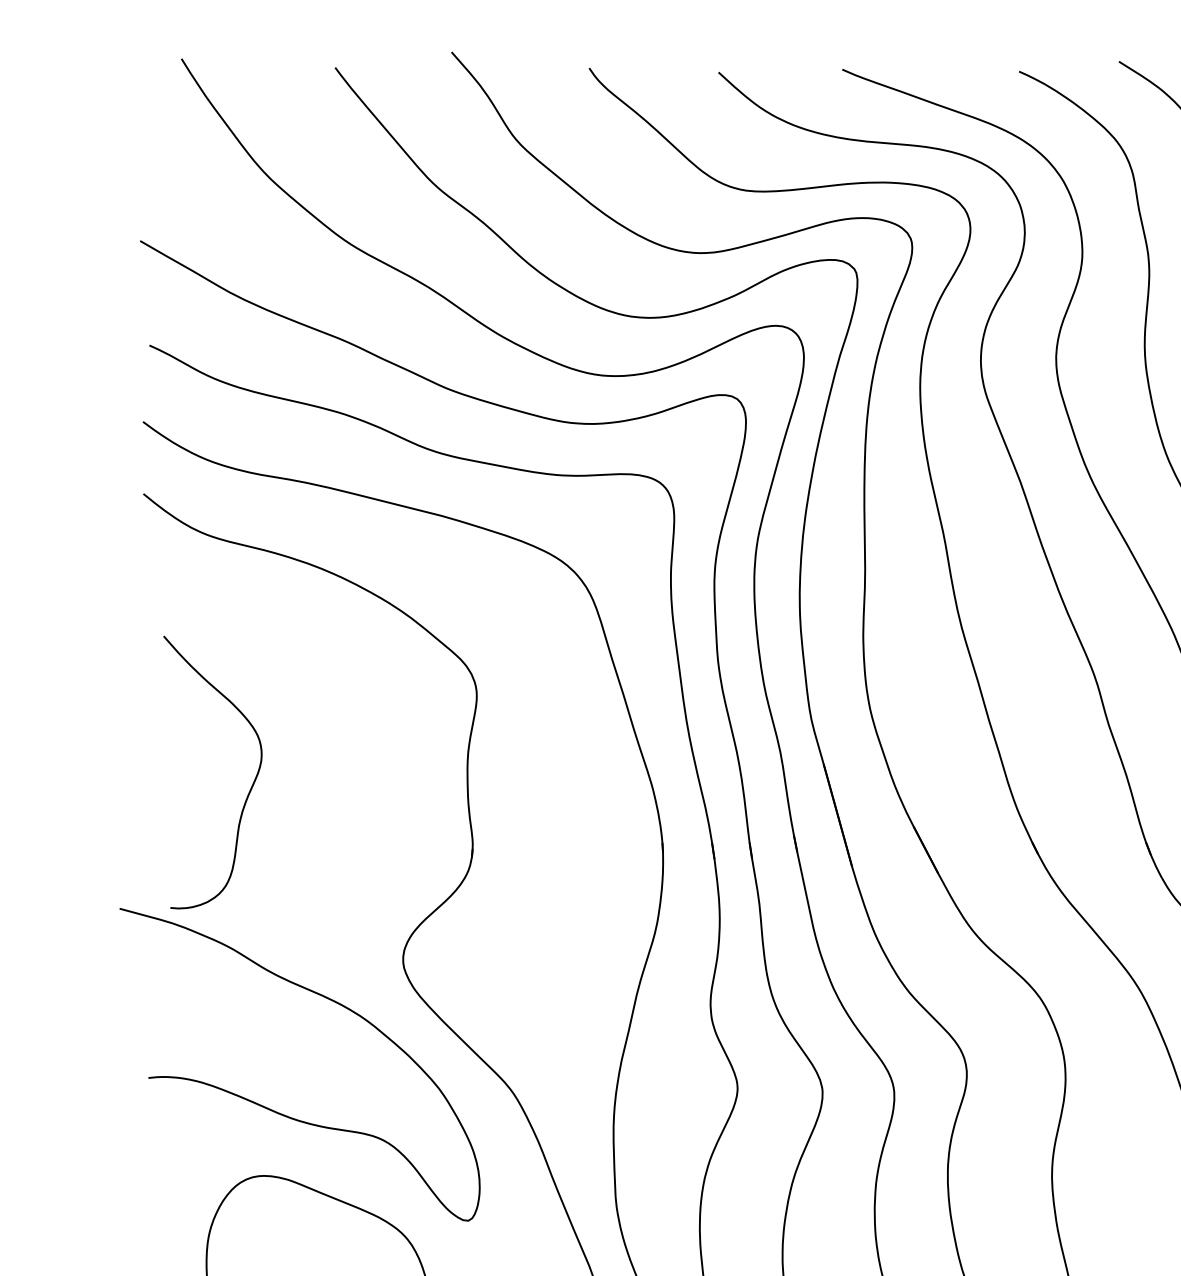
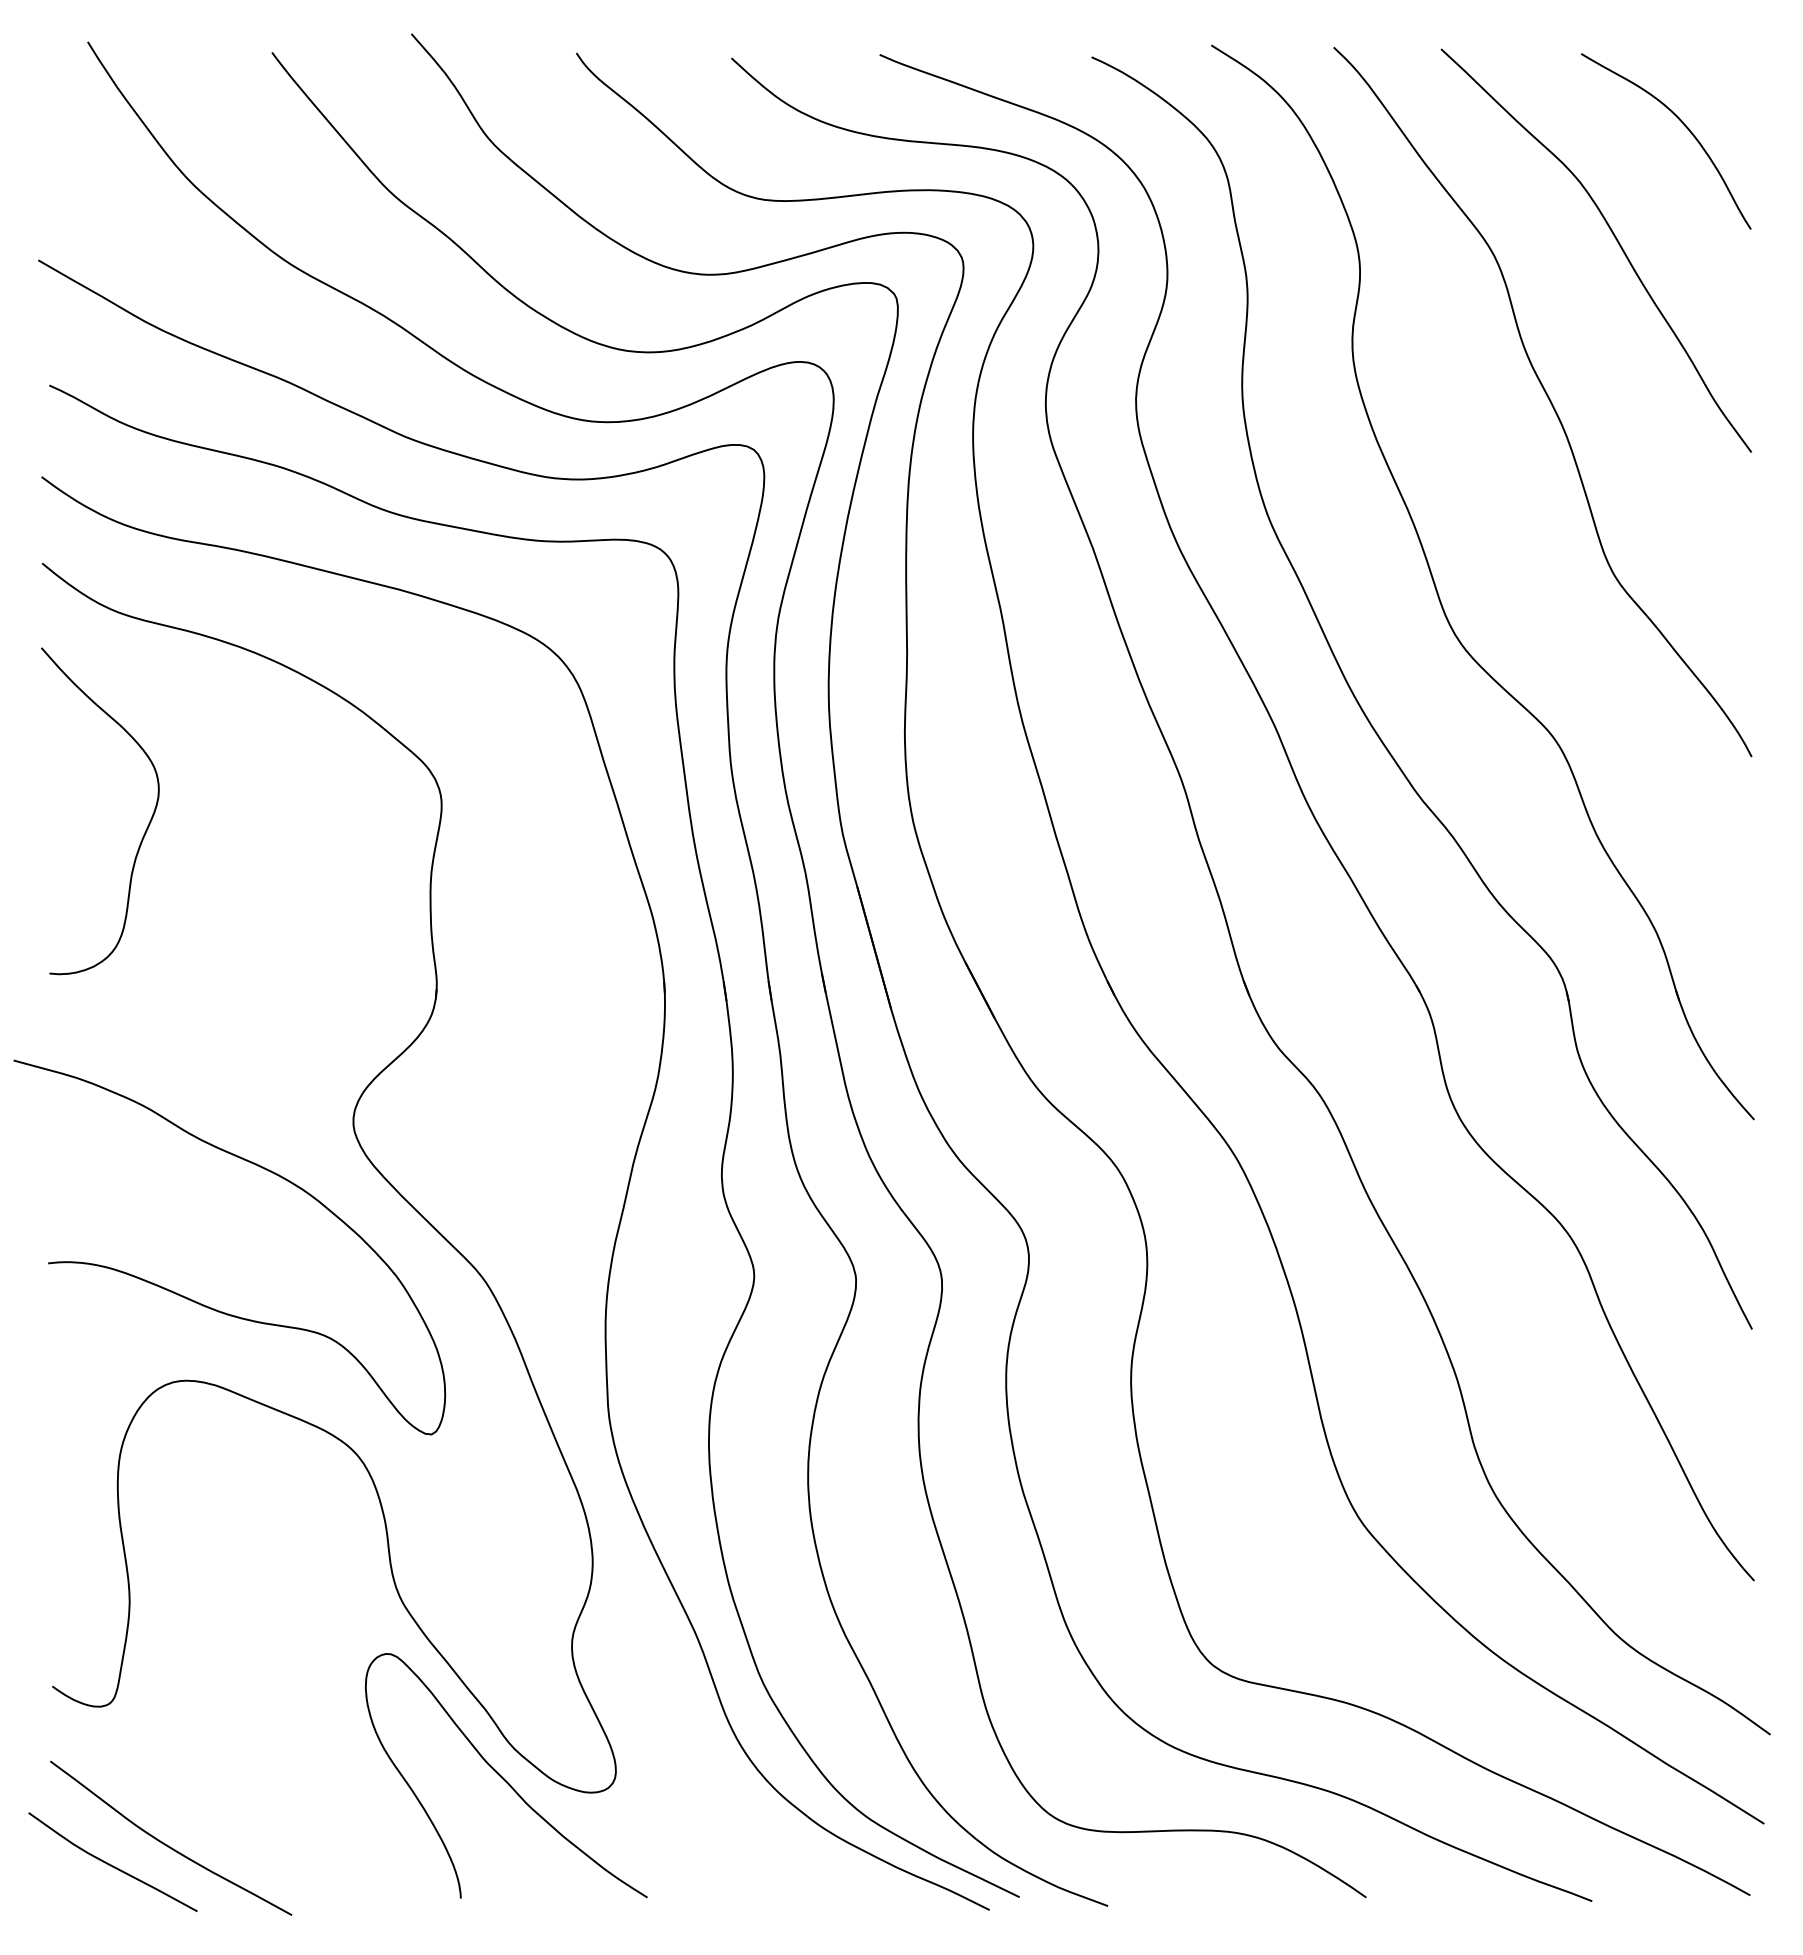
curve: (251, 786) -> (146, 827), moved

